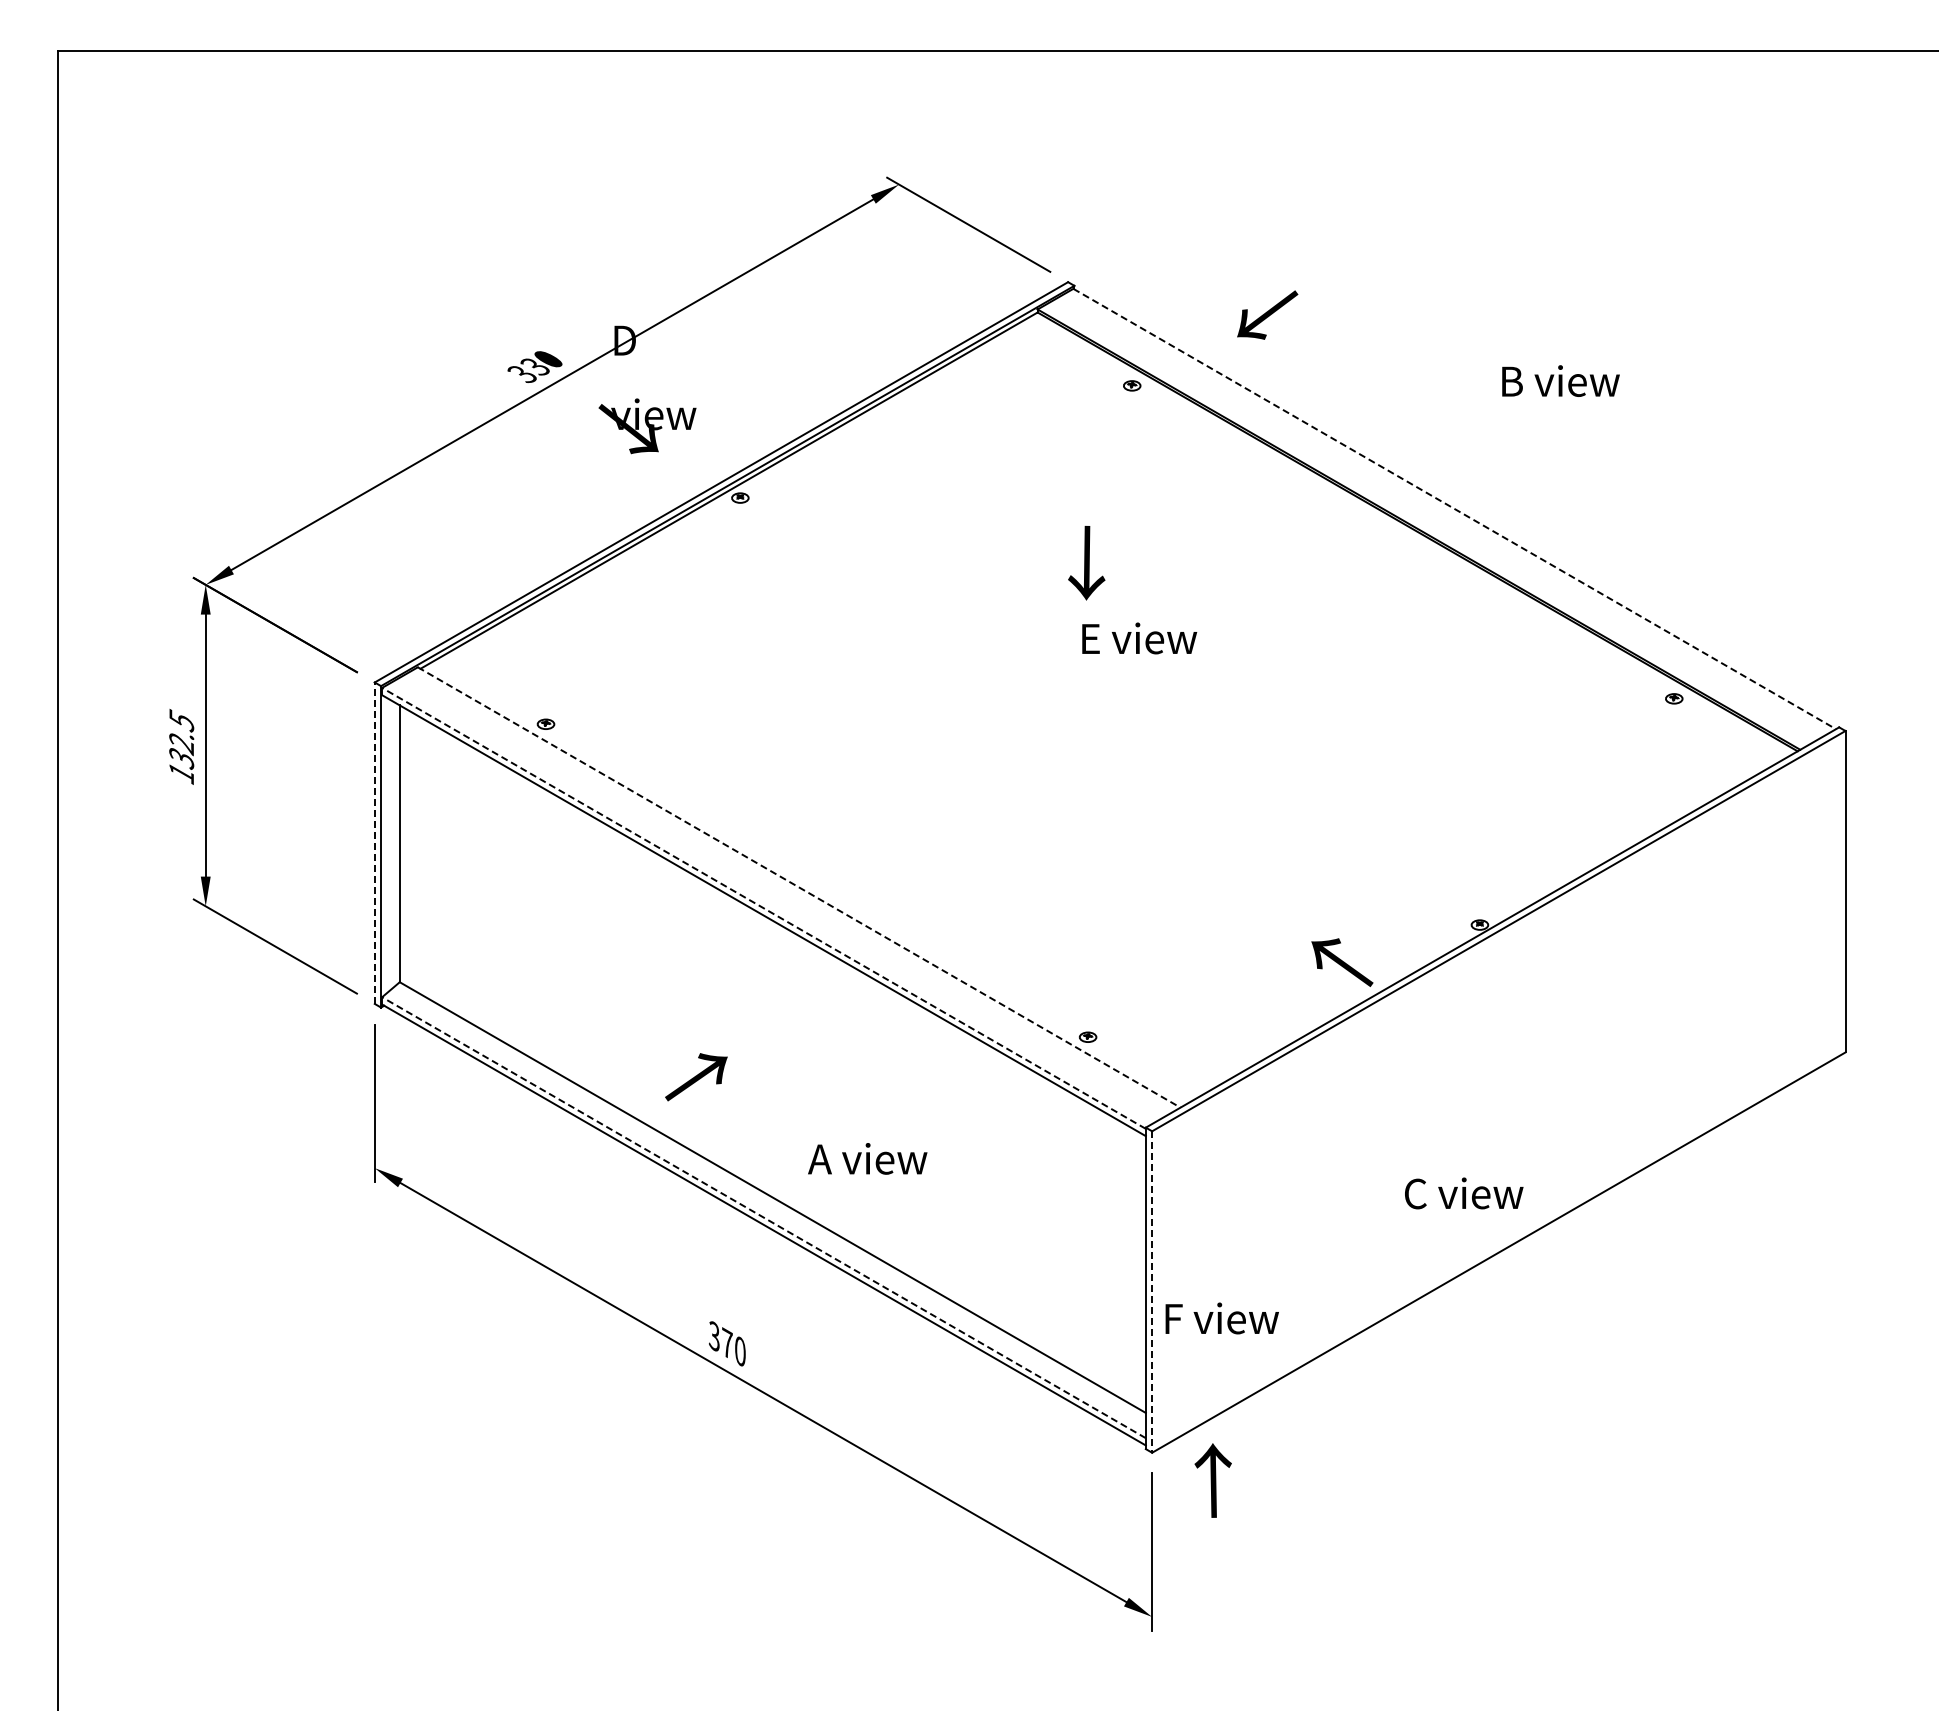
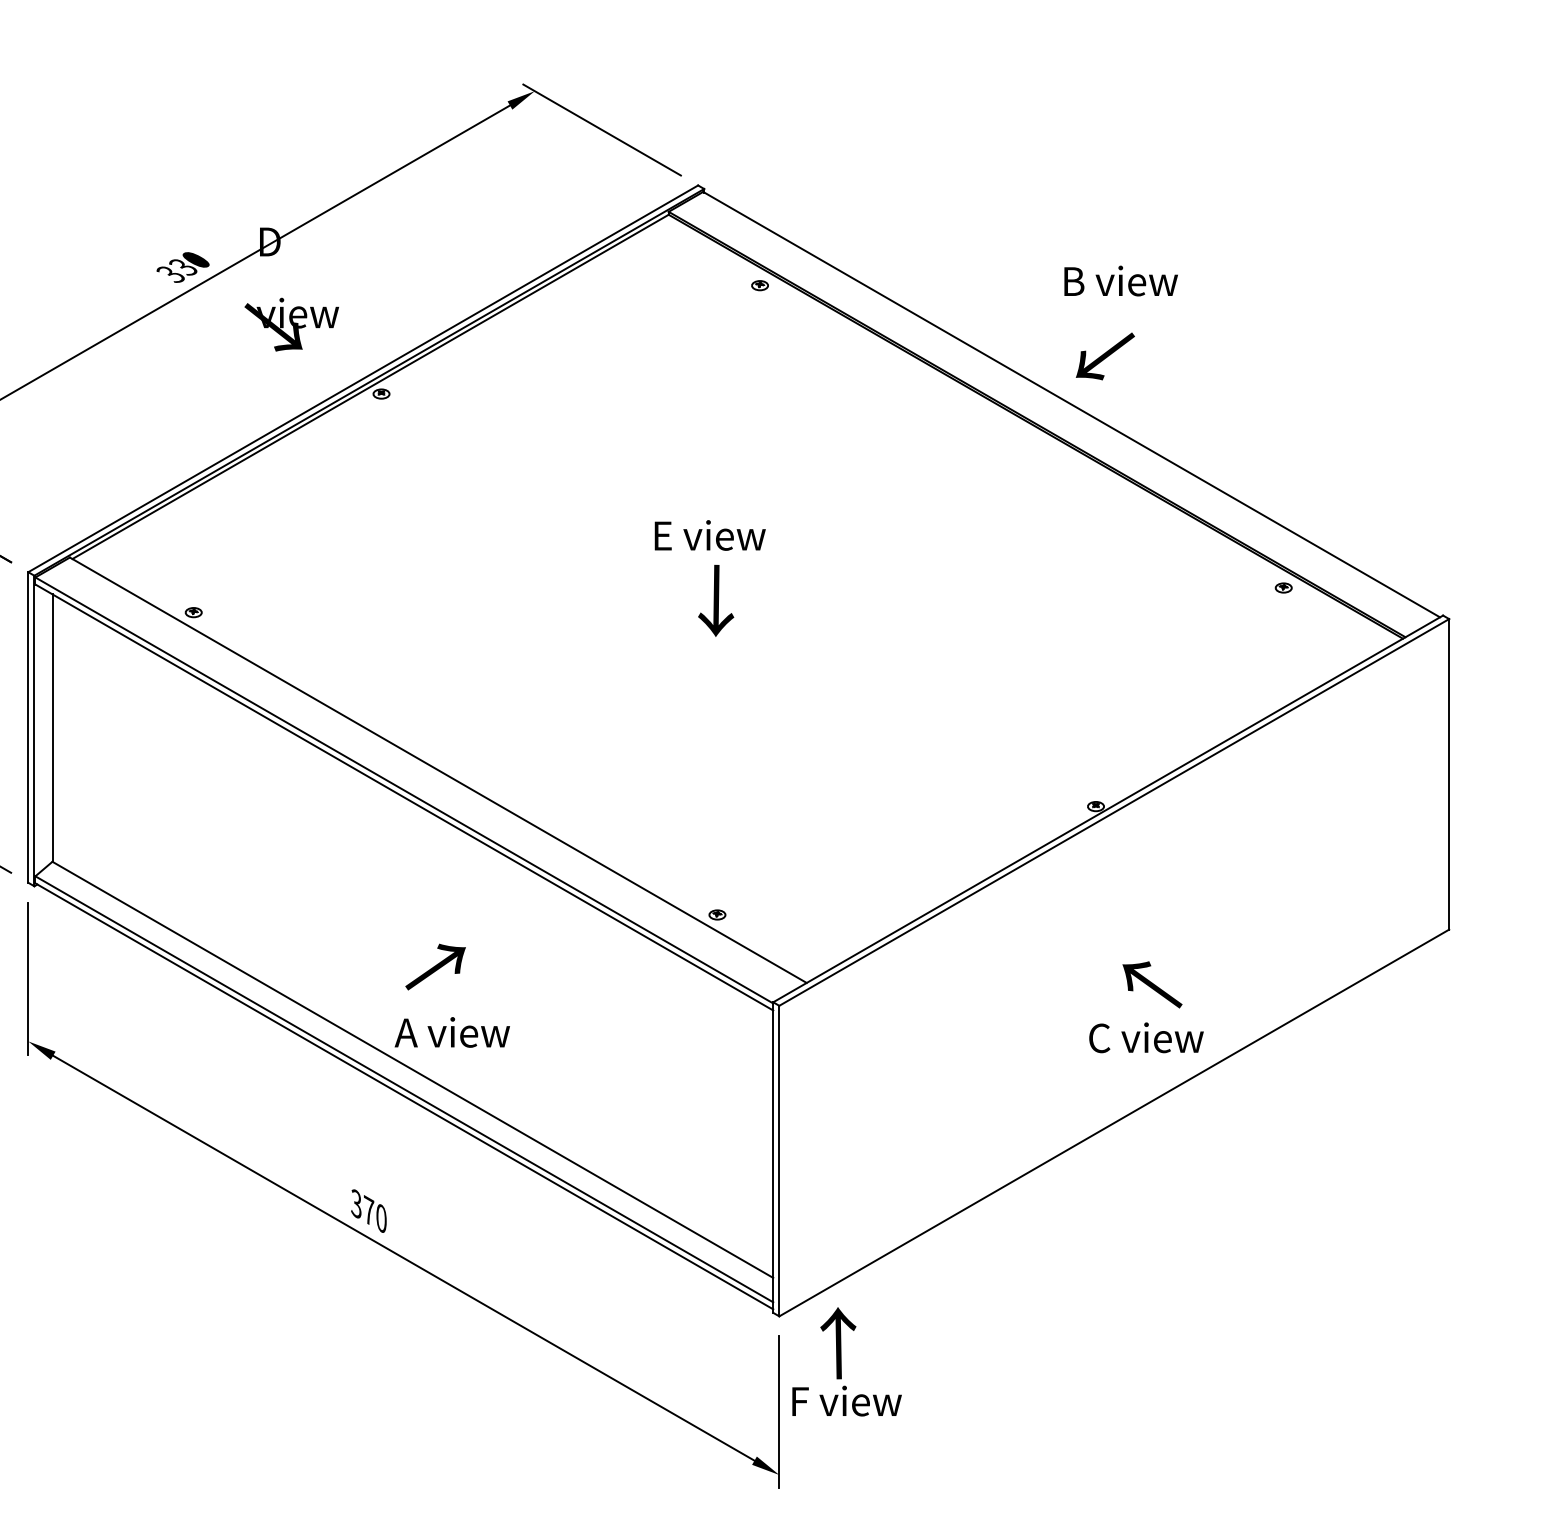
text: (1267, 314) -> (1105, 355), moved
text: (1560, 380) -> (1120, 280), moved
line: (1455, 509) -> (1072, 405), dashed -> solid
text: (1086, 563) -> (715, 601), moved
text: (1139, 638) -> (710, 535), moved
line: (374, 843) -> (28, 727), dashed -> solid
line: (799, 887) -> (438, 770), dashed -> solid
line: (764, 908) -> (404, 790), dashed -> solid
text: (1342, 962) -> (1152, 984), moved
text: (696, 1077) -> (435, 967), moved
text: (867, 1158) -> (452, 1032), moved
text: (1464, 1193) -> (1146, 1037), moved
line: (764, 1217) -> (404, 1089), dashed -> solid
line: (1152, 1292) -> (779, 1161), dashed -> solid
text: (1221, 1318) -> (846, 1401), moved

